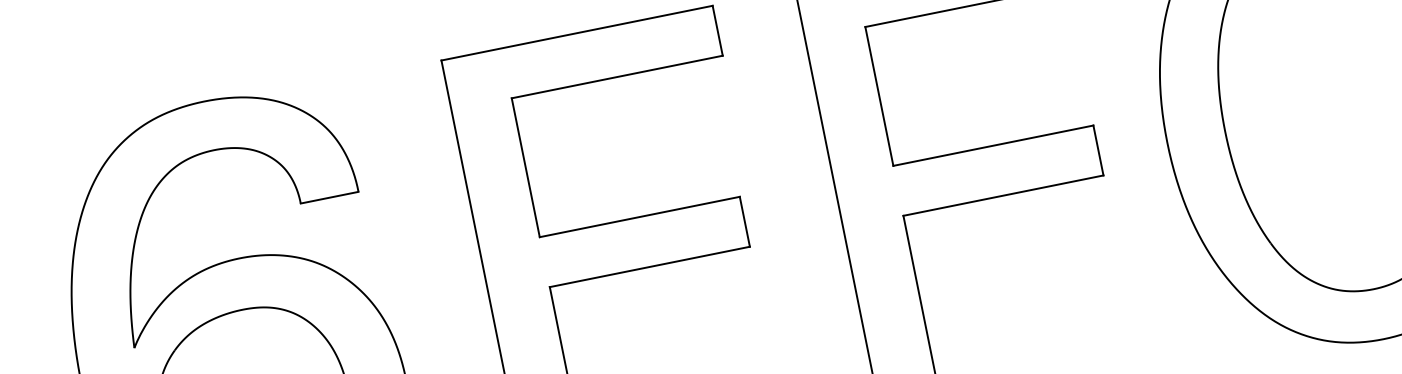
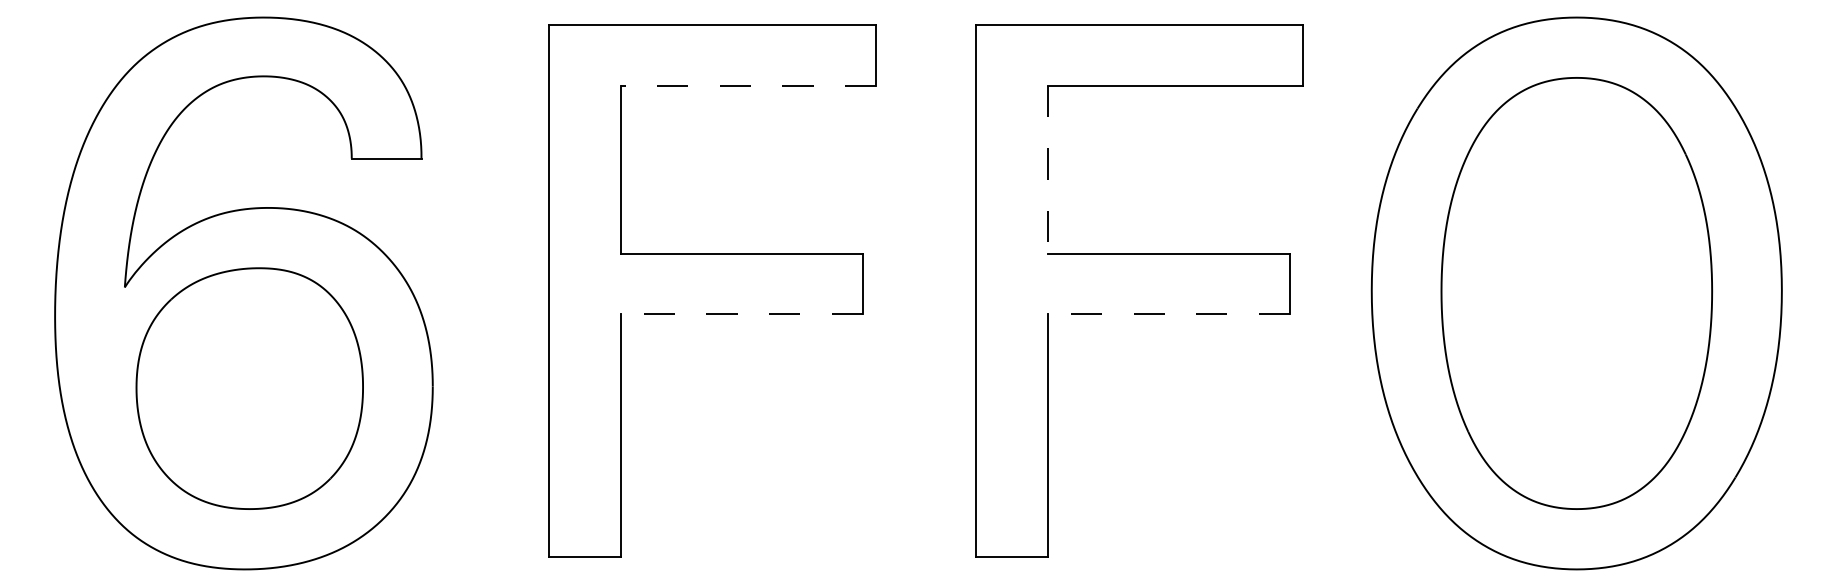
line: (617, 76) -> (748, 85), solid -> dashed
line: (879, 96) -> (1048, 169), solid -> dashed
line: (1003, 195) -> (1169, 313), solid -> dashed
line: (650, 266) -> (742, 313), solid -> dashed

